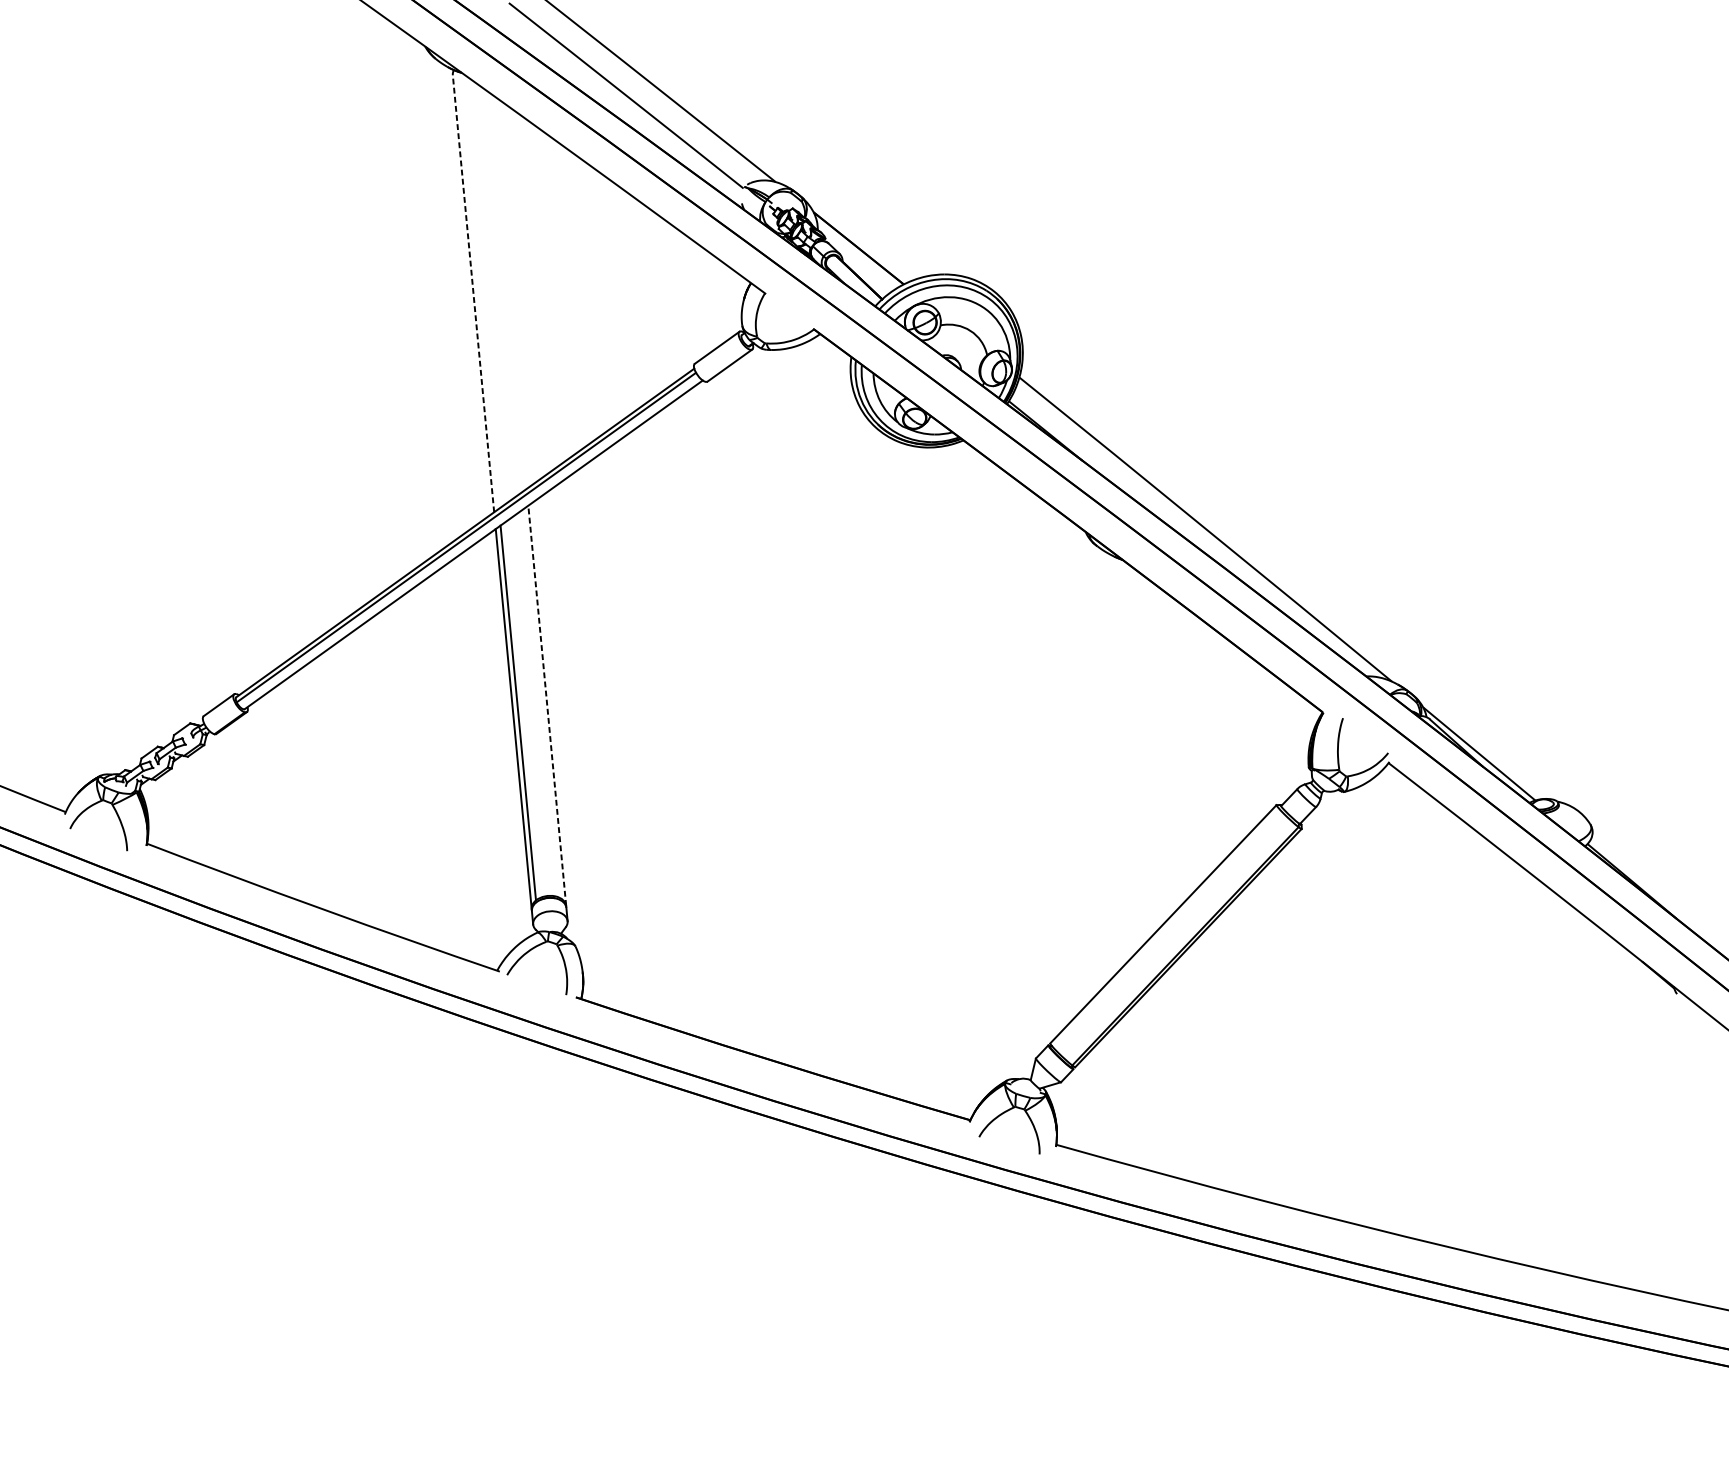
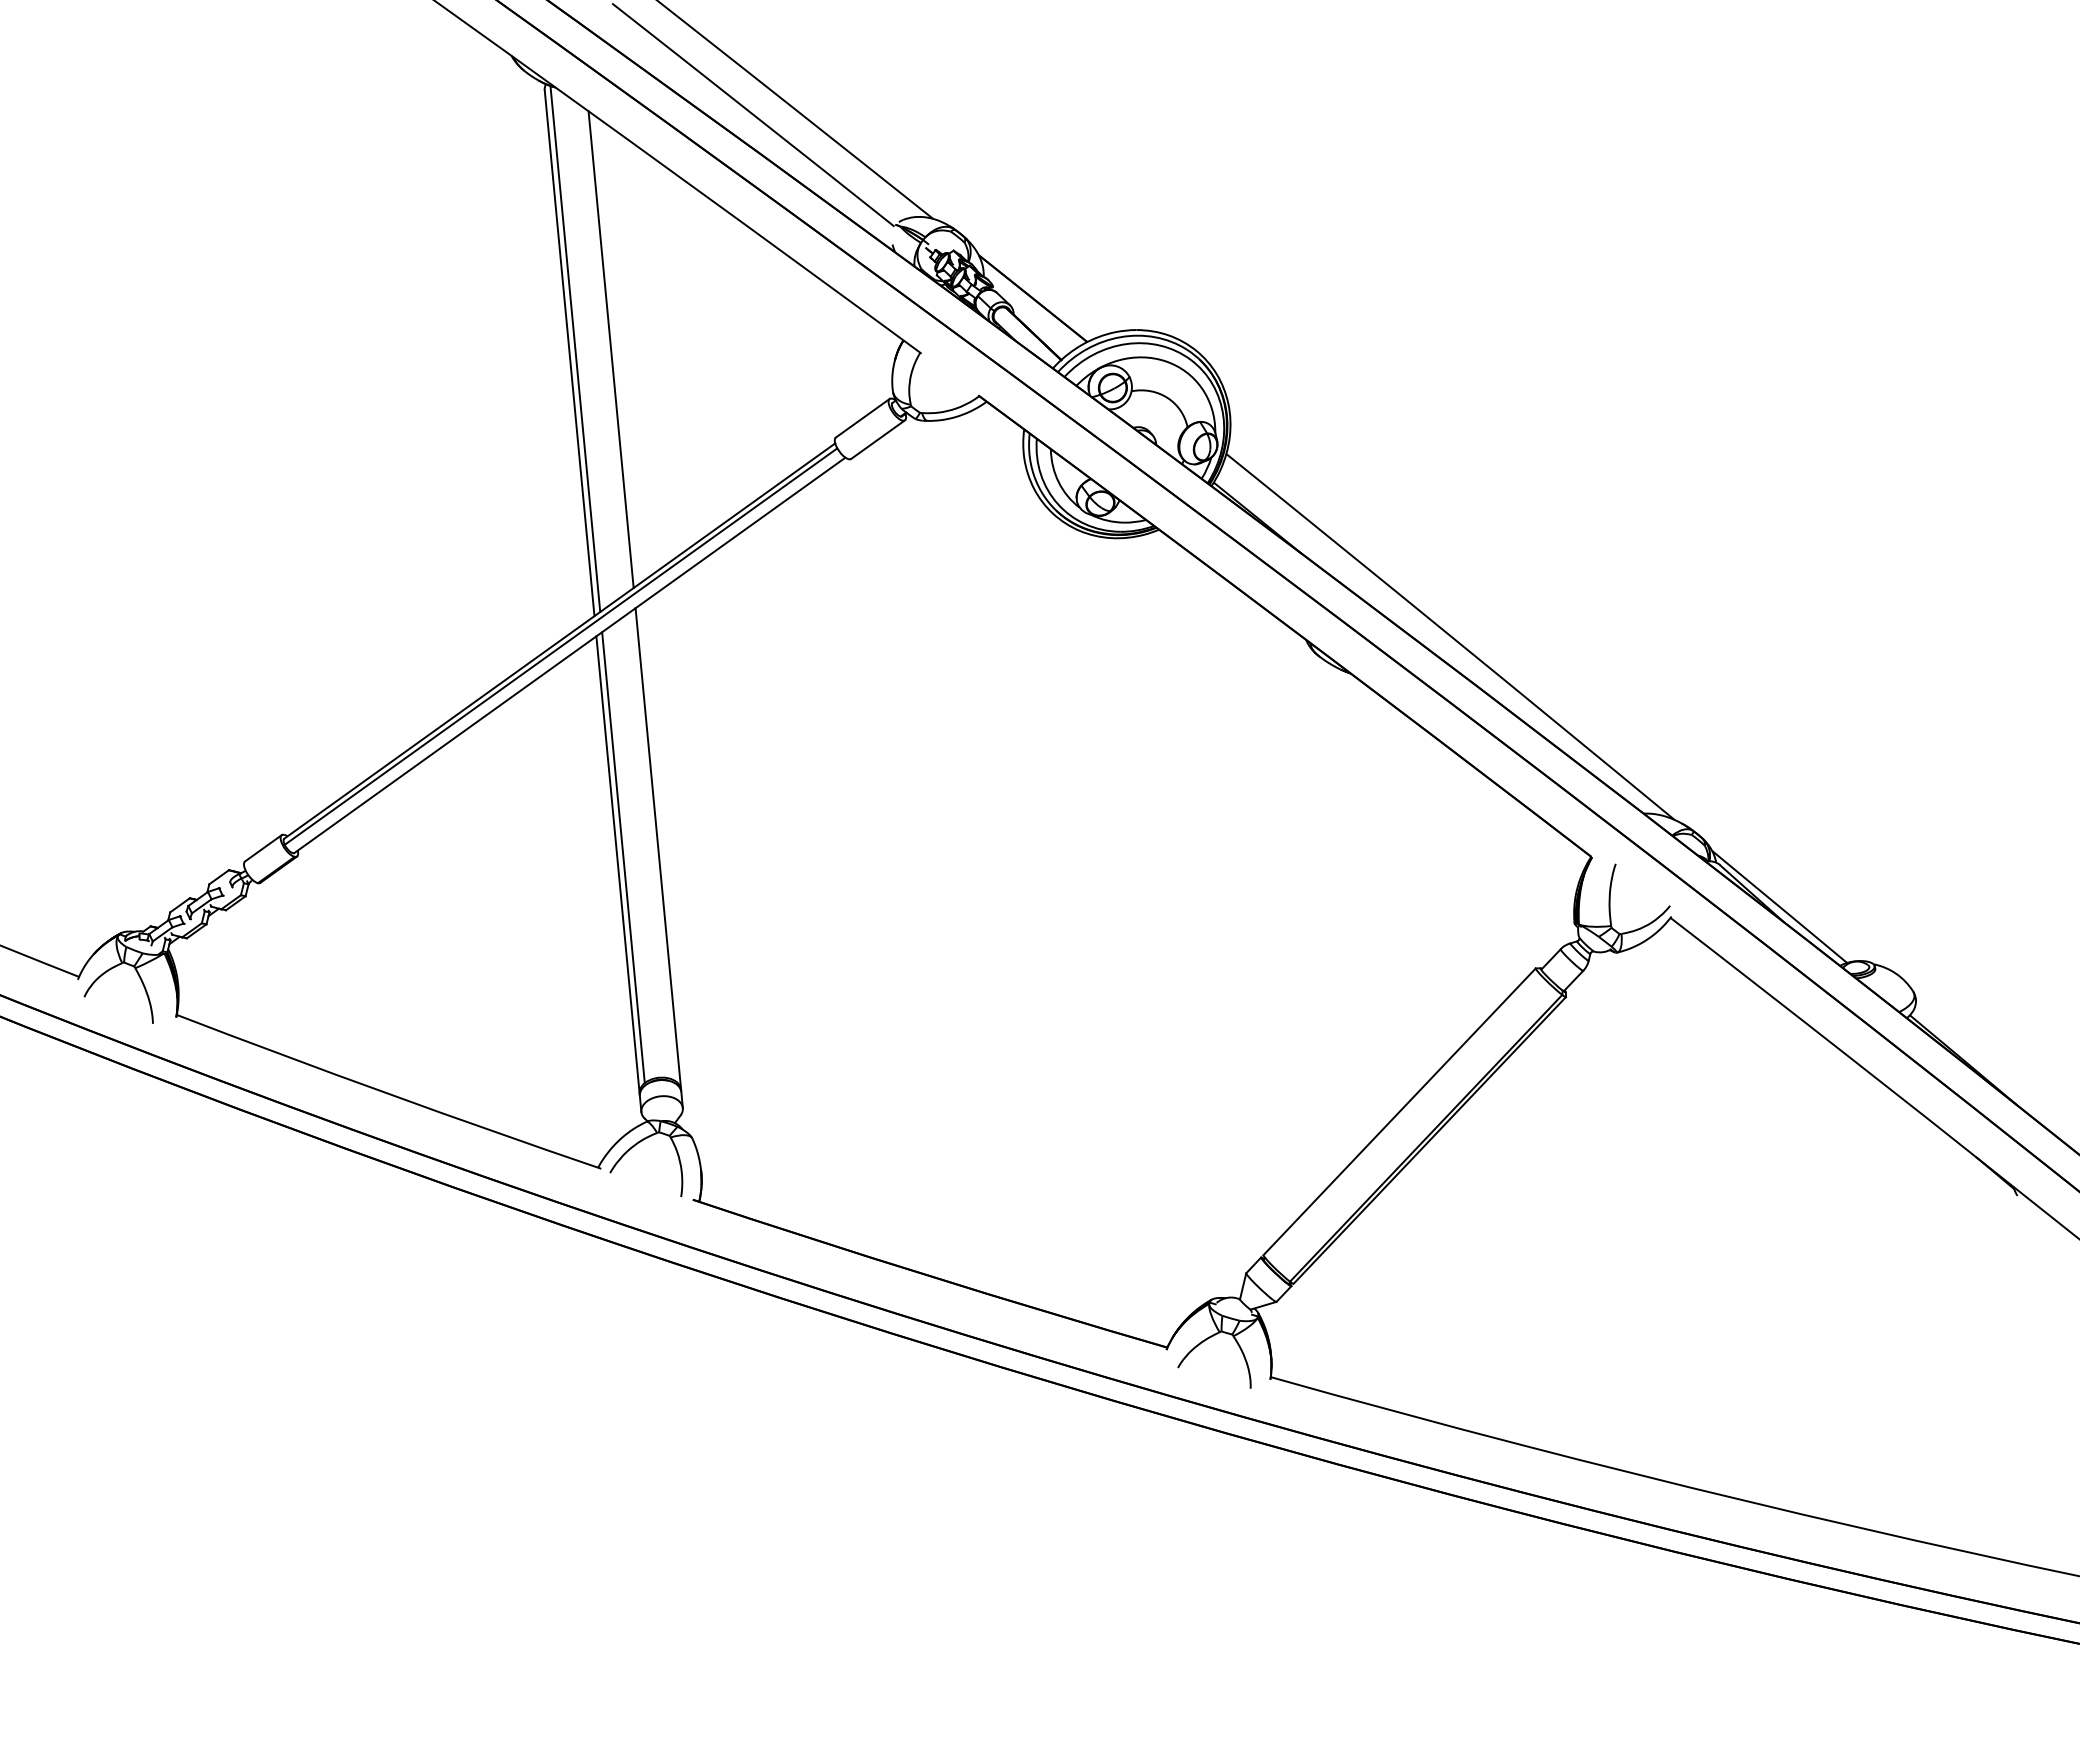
line: (478, 289) -> (575, 348), added
line: (507, 290) -> (610, 349), added
line: (473, 293) -> (569, 352), dashed -> solid
line: (547, 705) -> (658, 848), dashed -> solid

